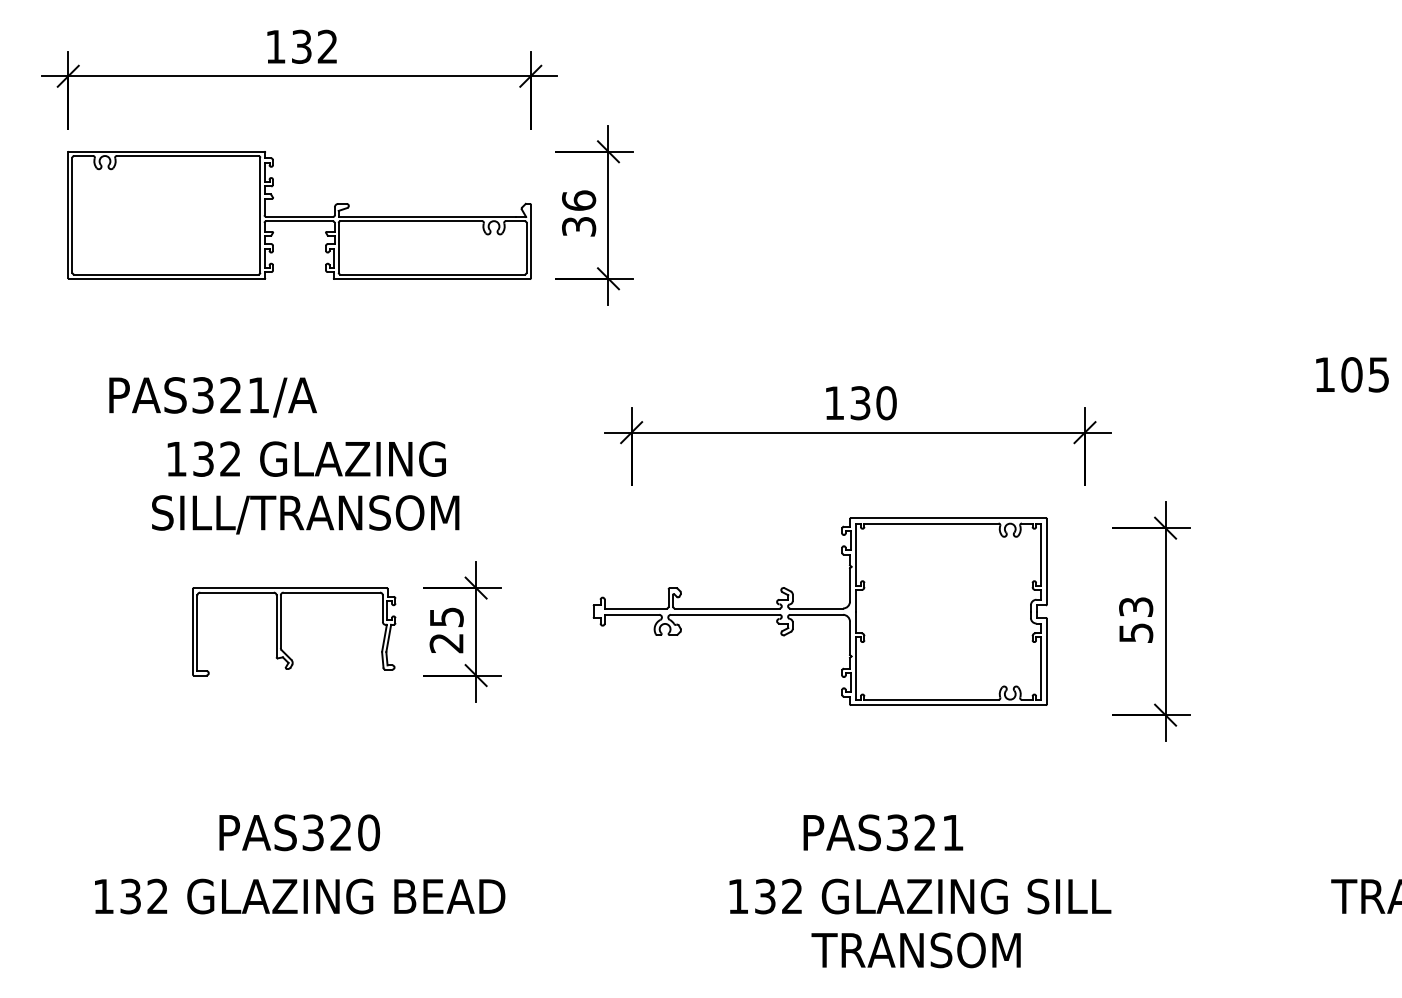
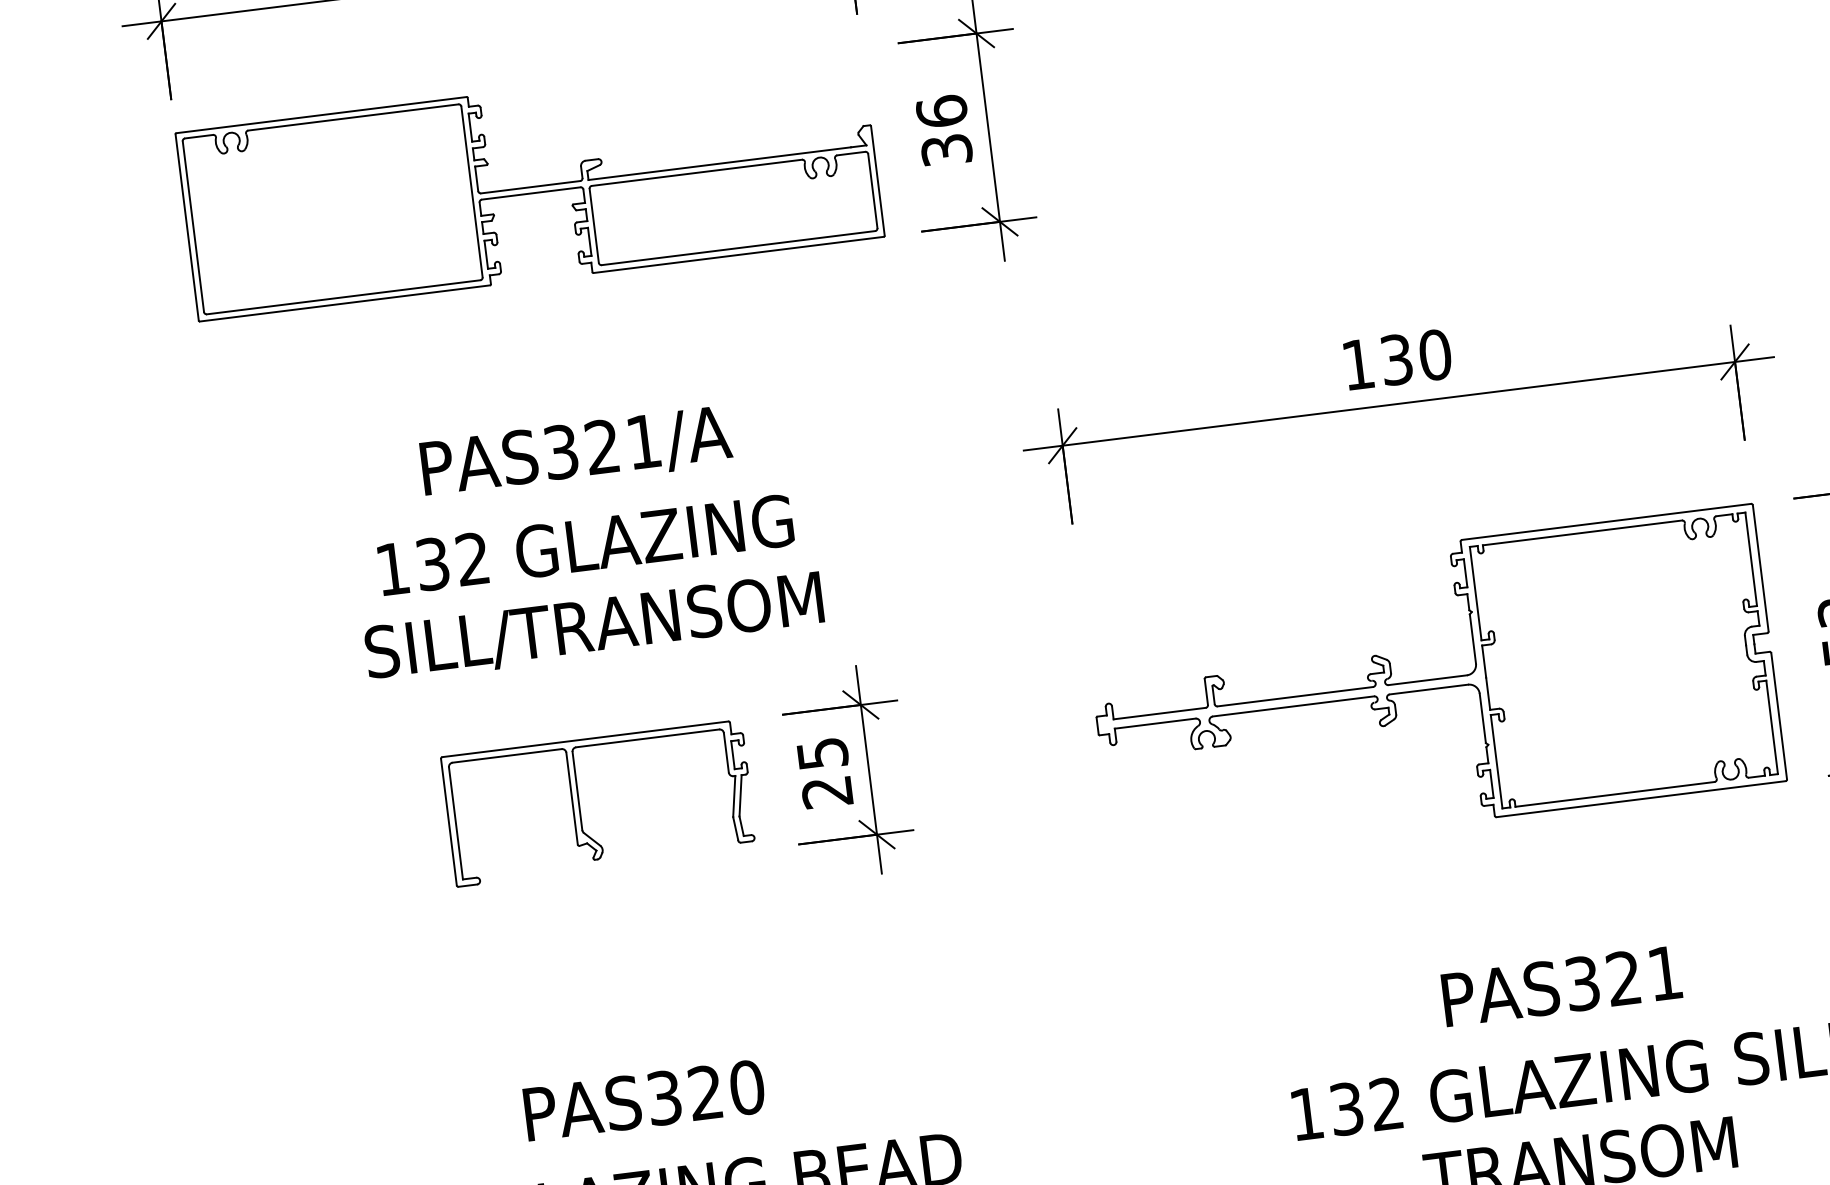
text: (212, 397) -> (575, 453), moved
part: (819, 611) -> (1432, 684), moved
text: (883, 832) -> (1562, 985), moved

